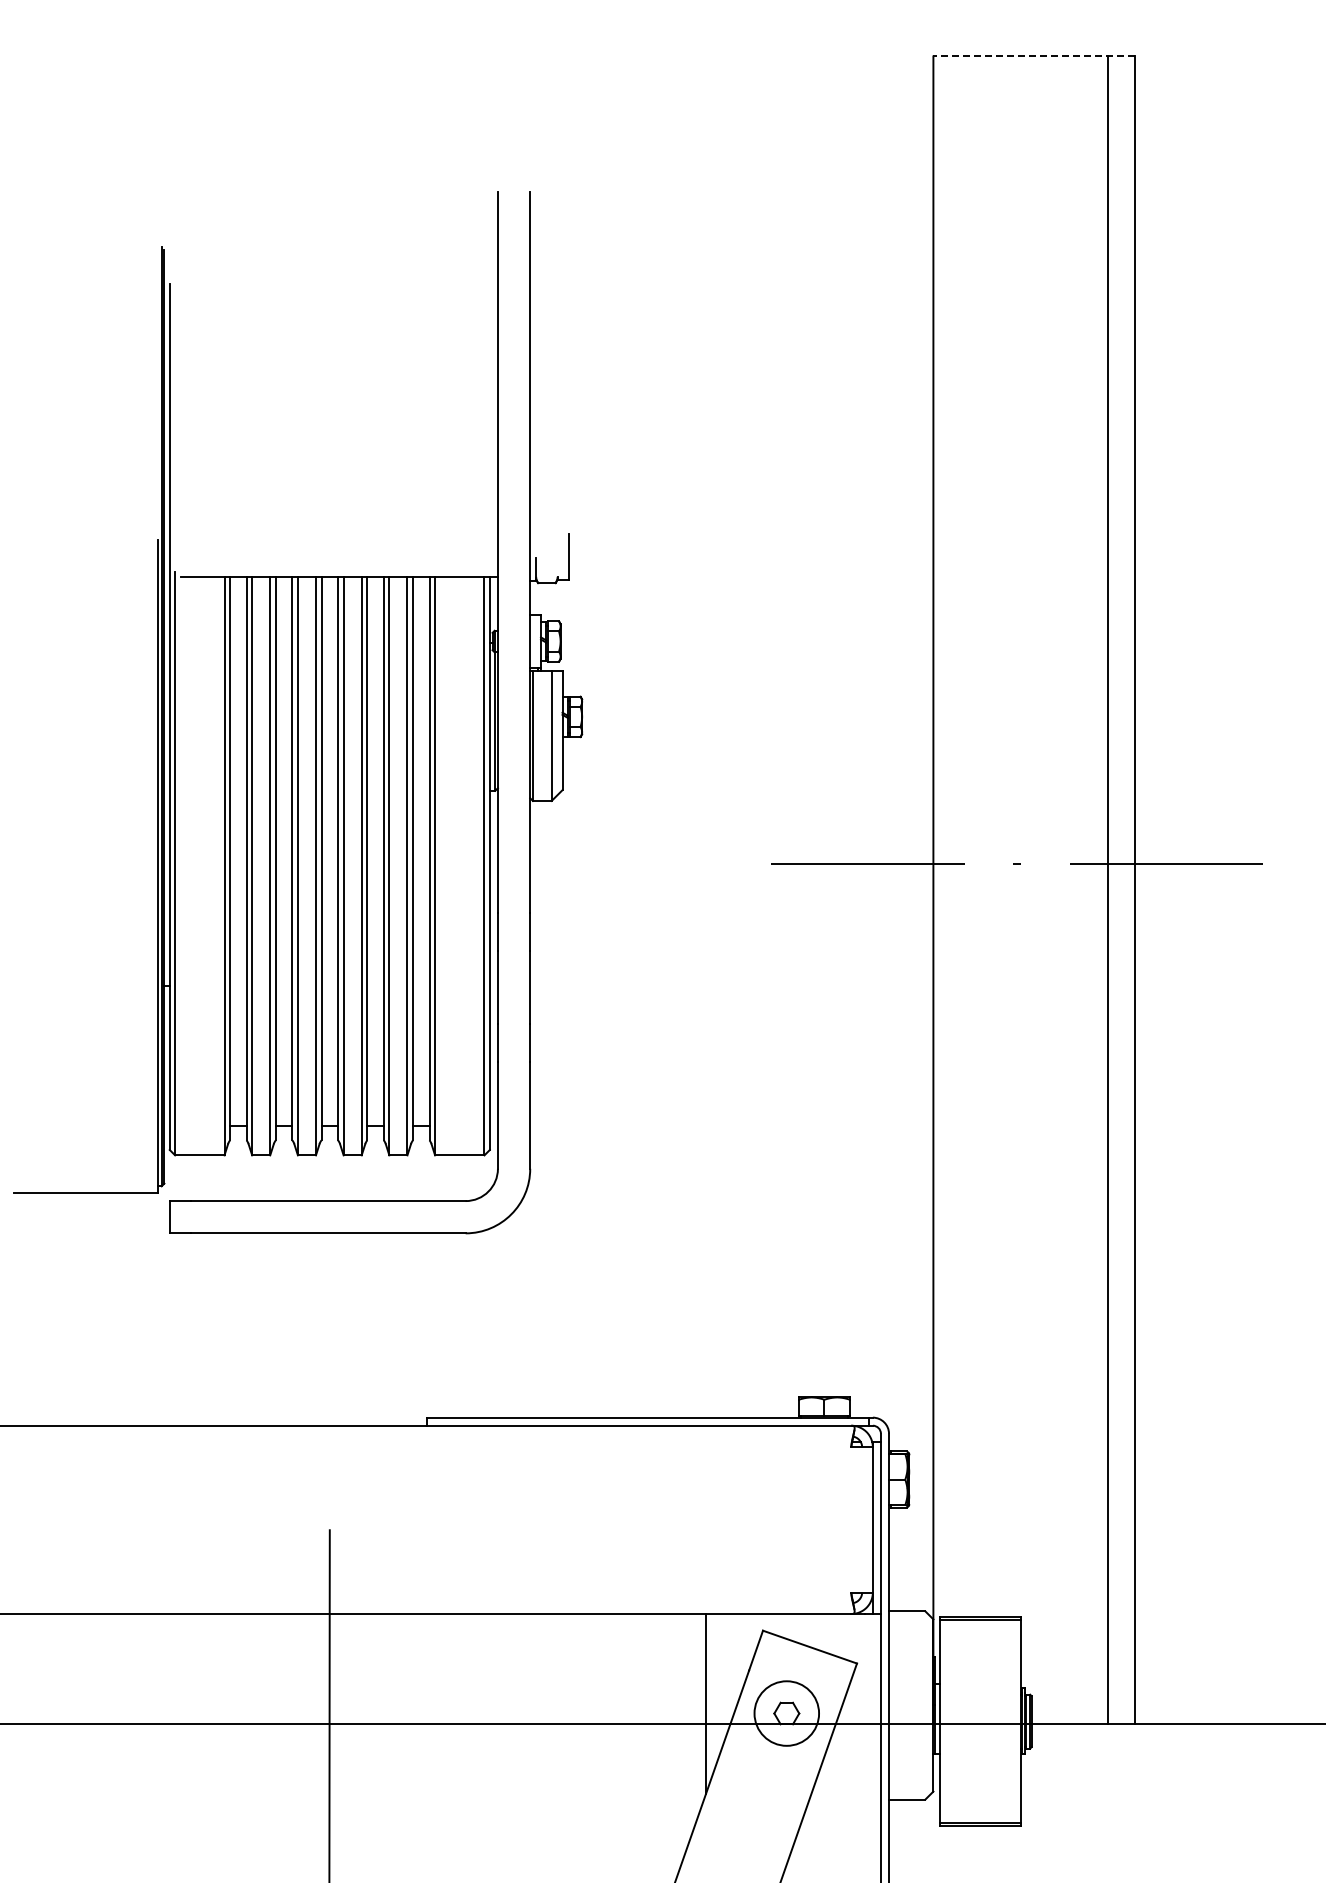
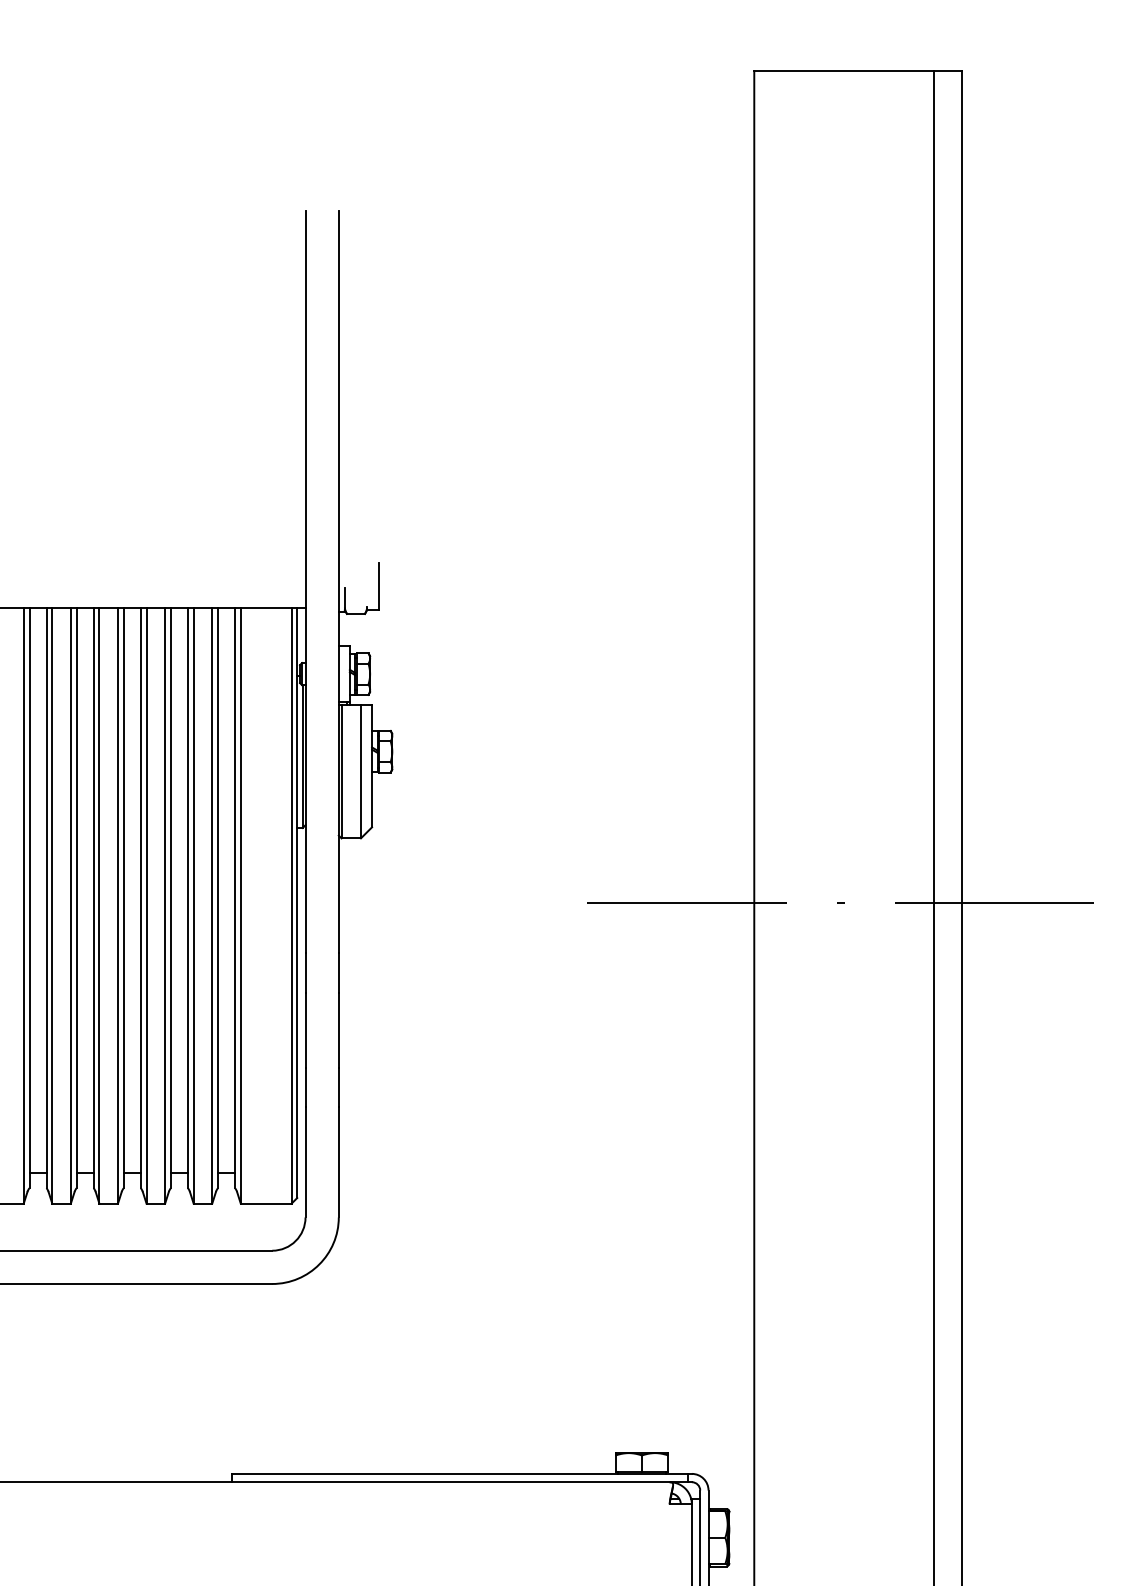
line: (1034, 56) -> (858, 71), dashed -> solid

